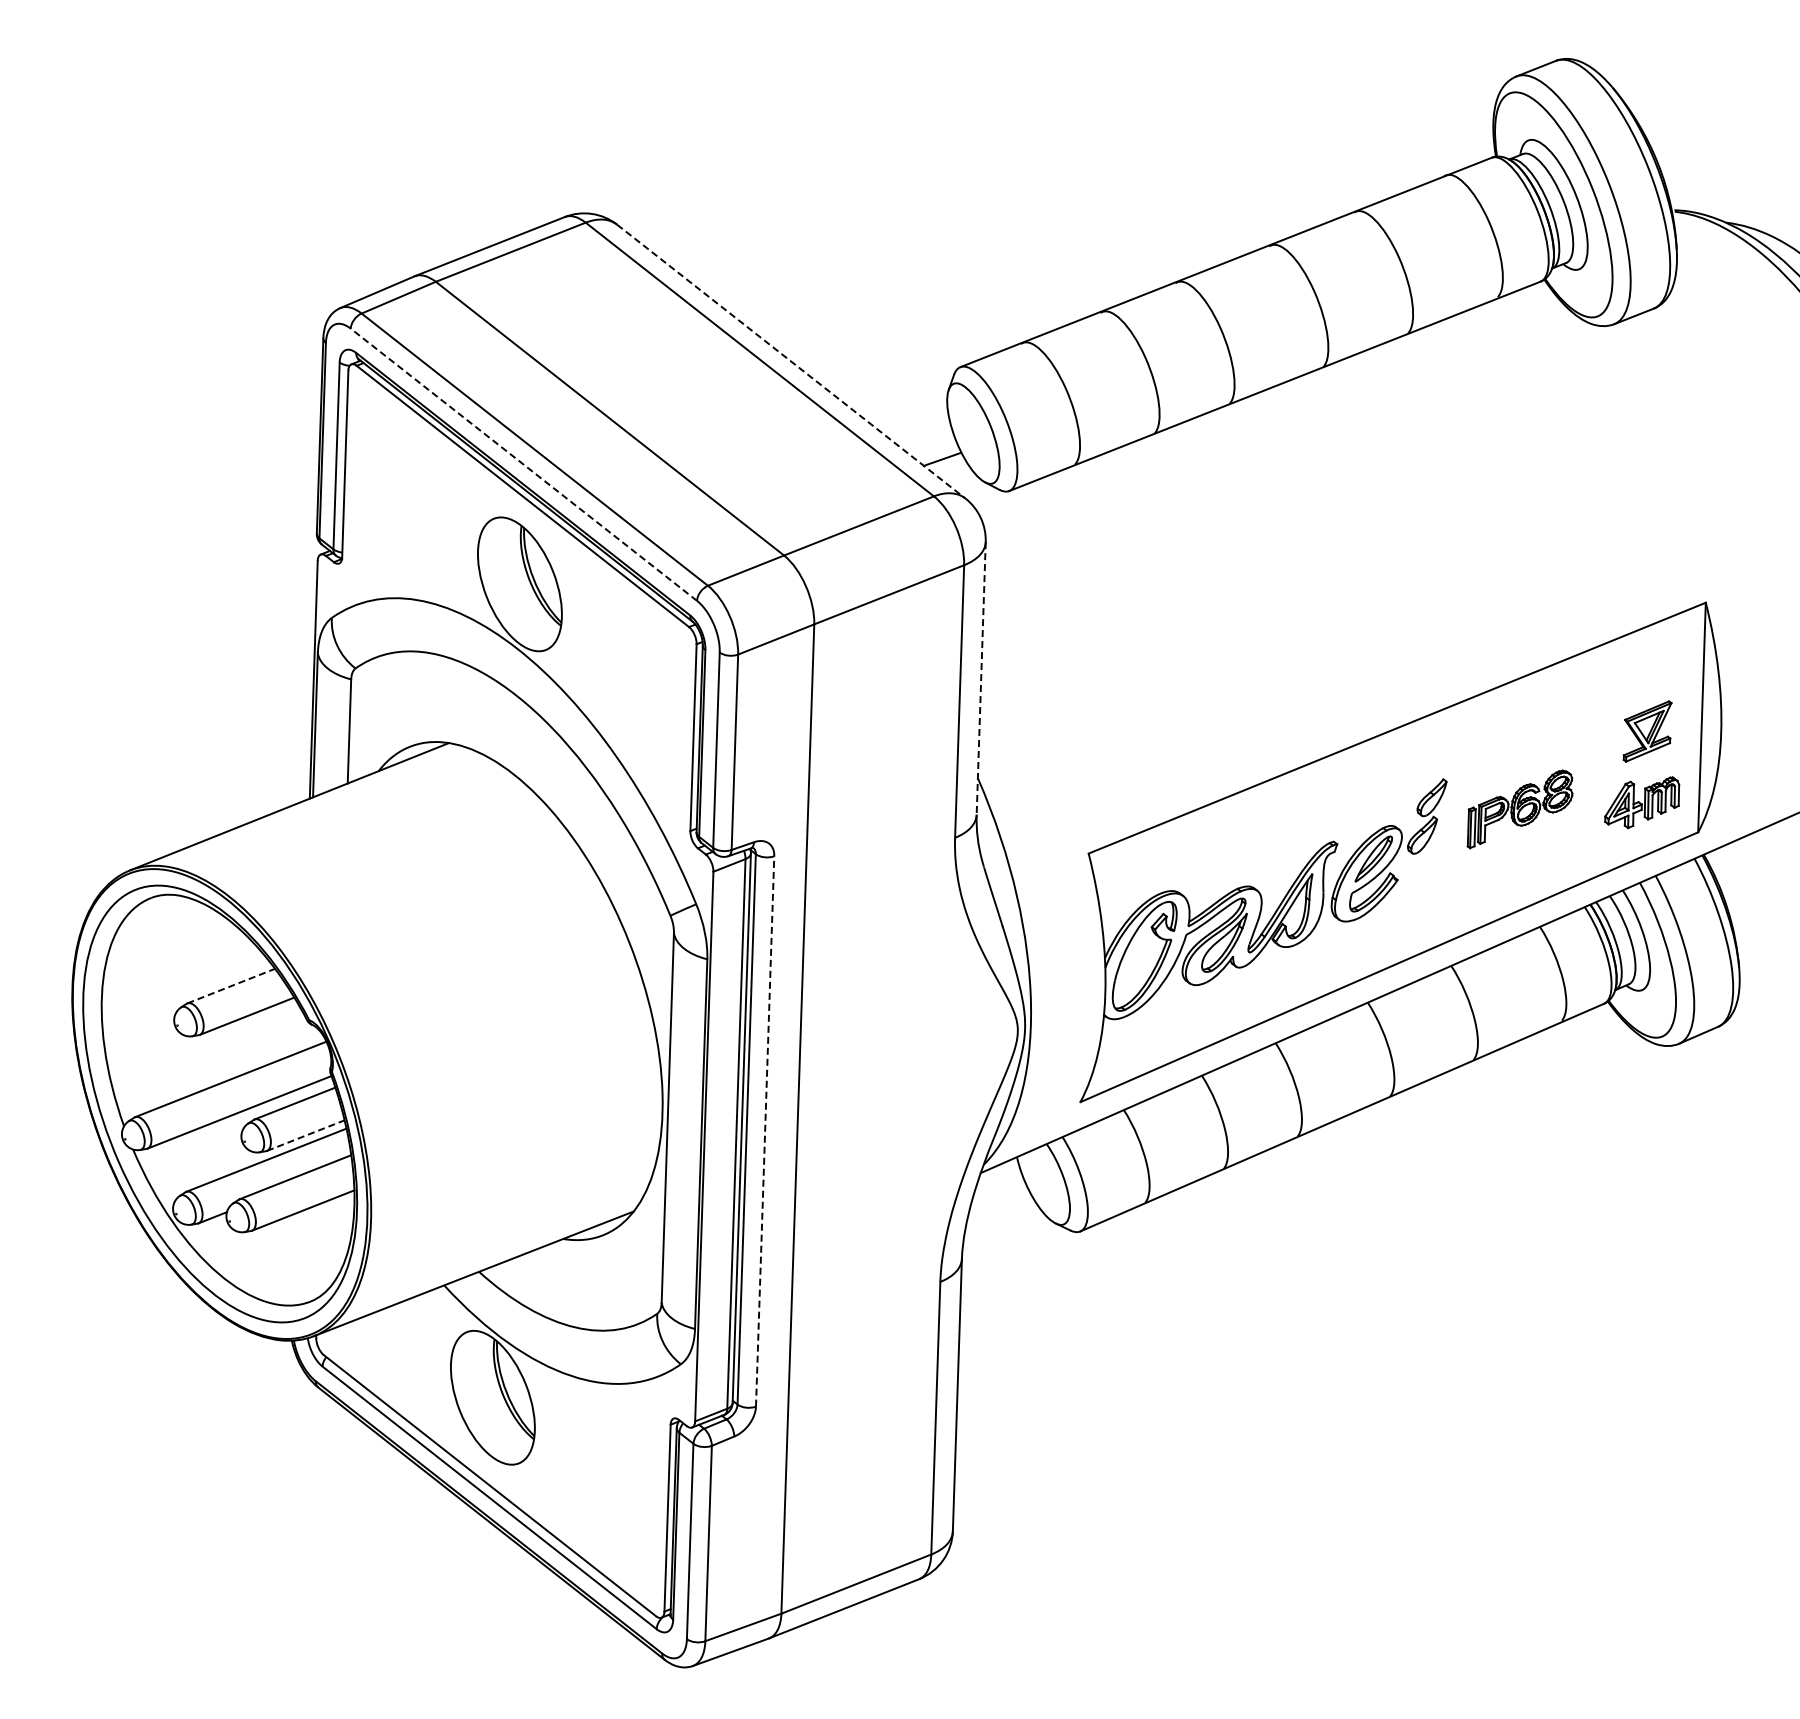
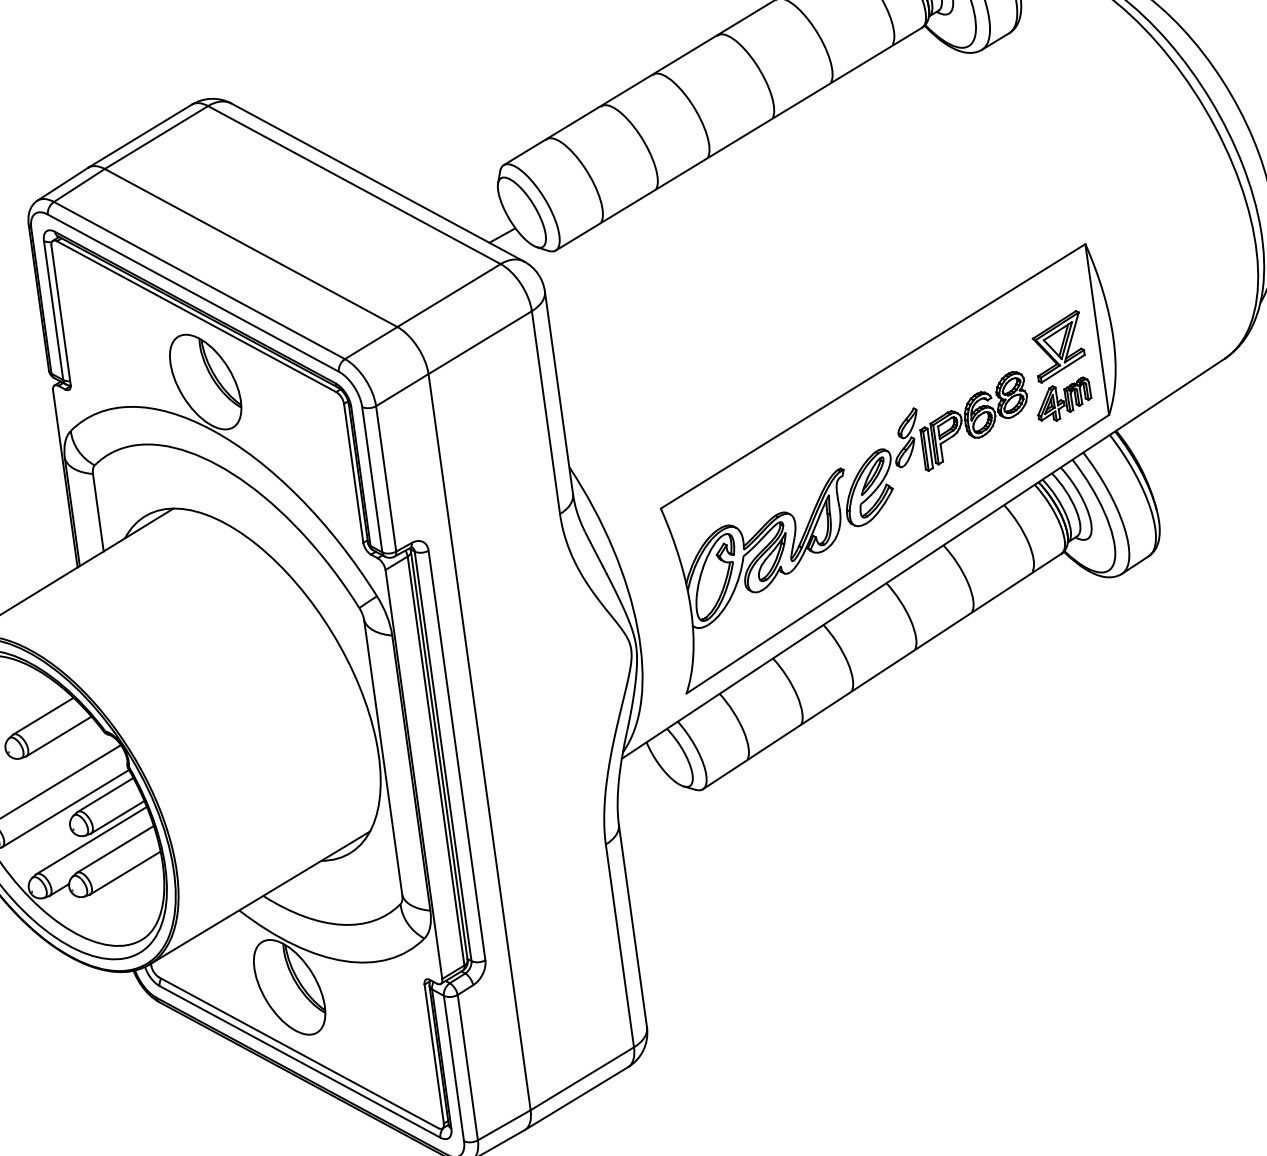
line: (791, 361) -> (378, 182), dashed -> solid
line: (523, 464) -> (192, 292), dashed -> solid
line: (981, 678) -> (559, 392), dashed -> solid
part: (1647, 731) -> (1058, 346), size x1.43
part: (1519, 809) -> (973, 420), size x1.43
line: (231, 985) -> (43, 715), dashed -> solid
line: (765, 1130) -> (457, 754), dashed -> solid
line: (305, 1135) -> (117, 817), dashed -> solid

